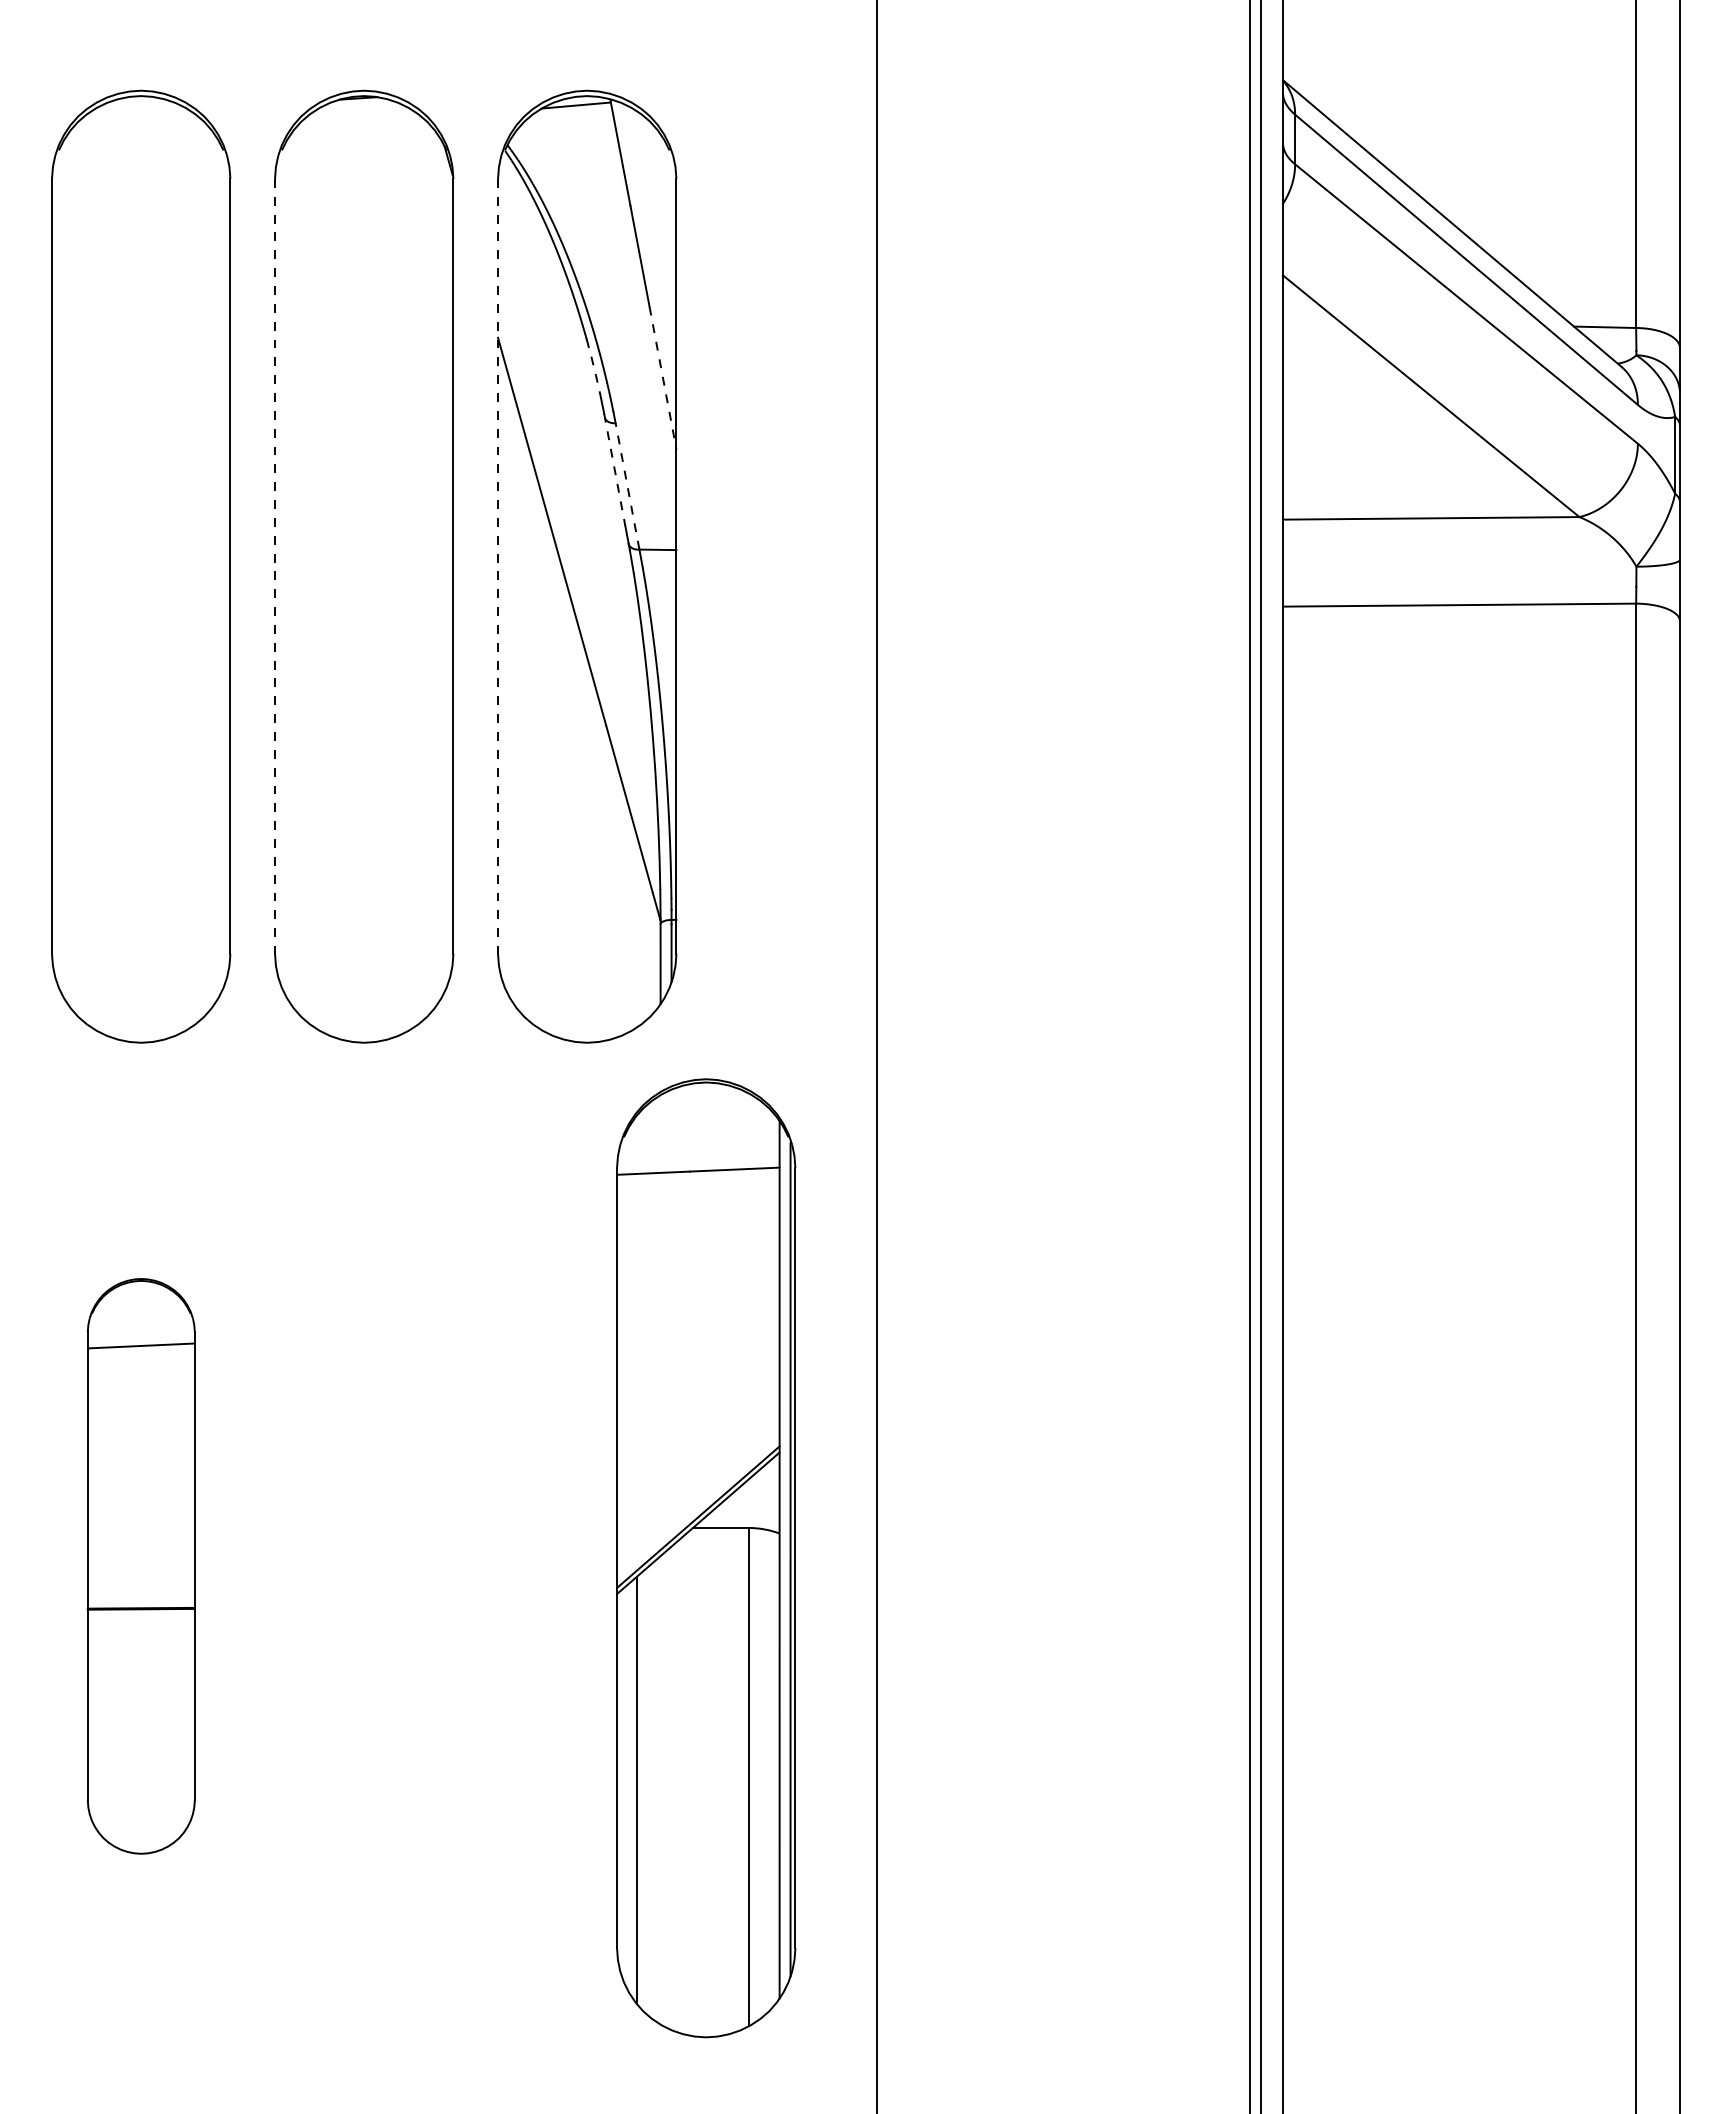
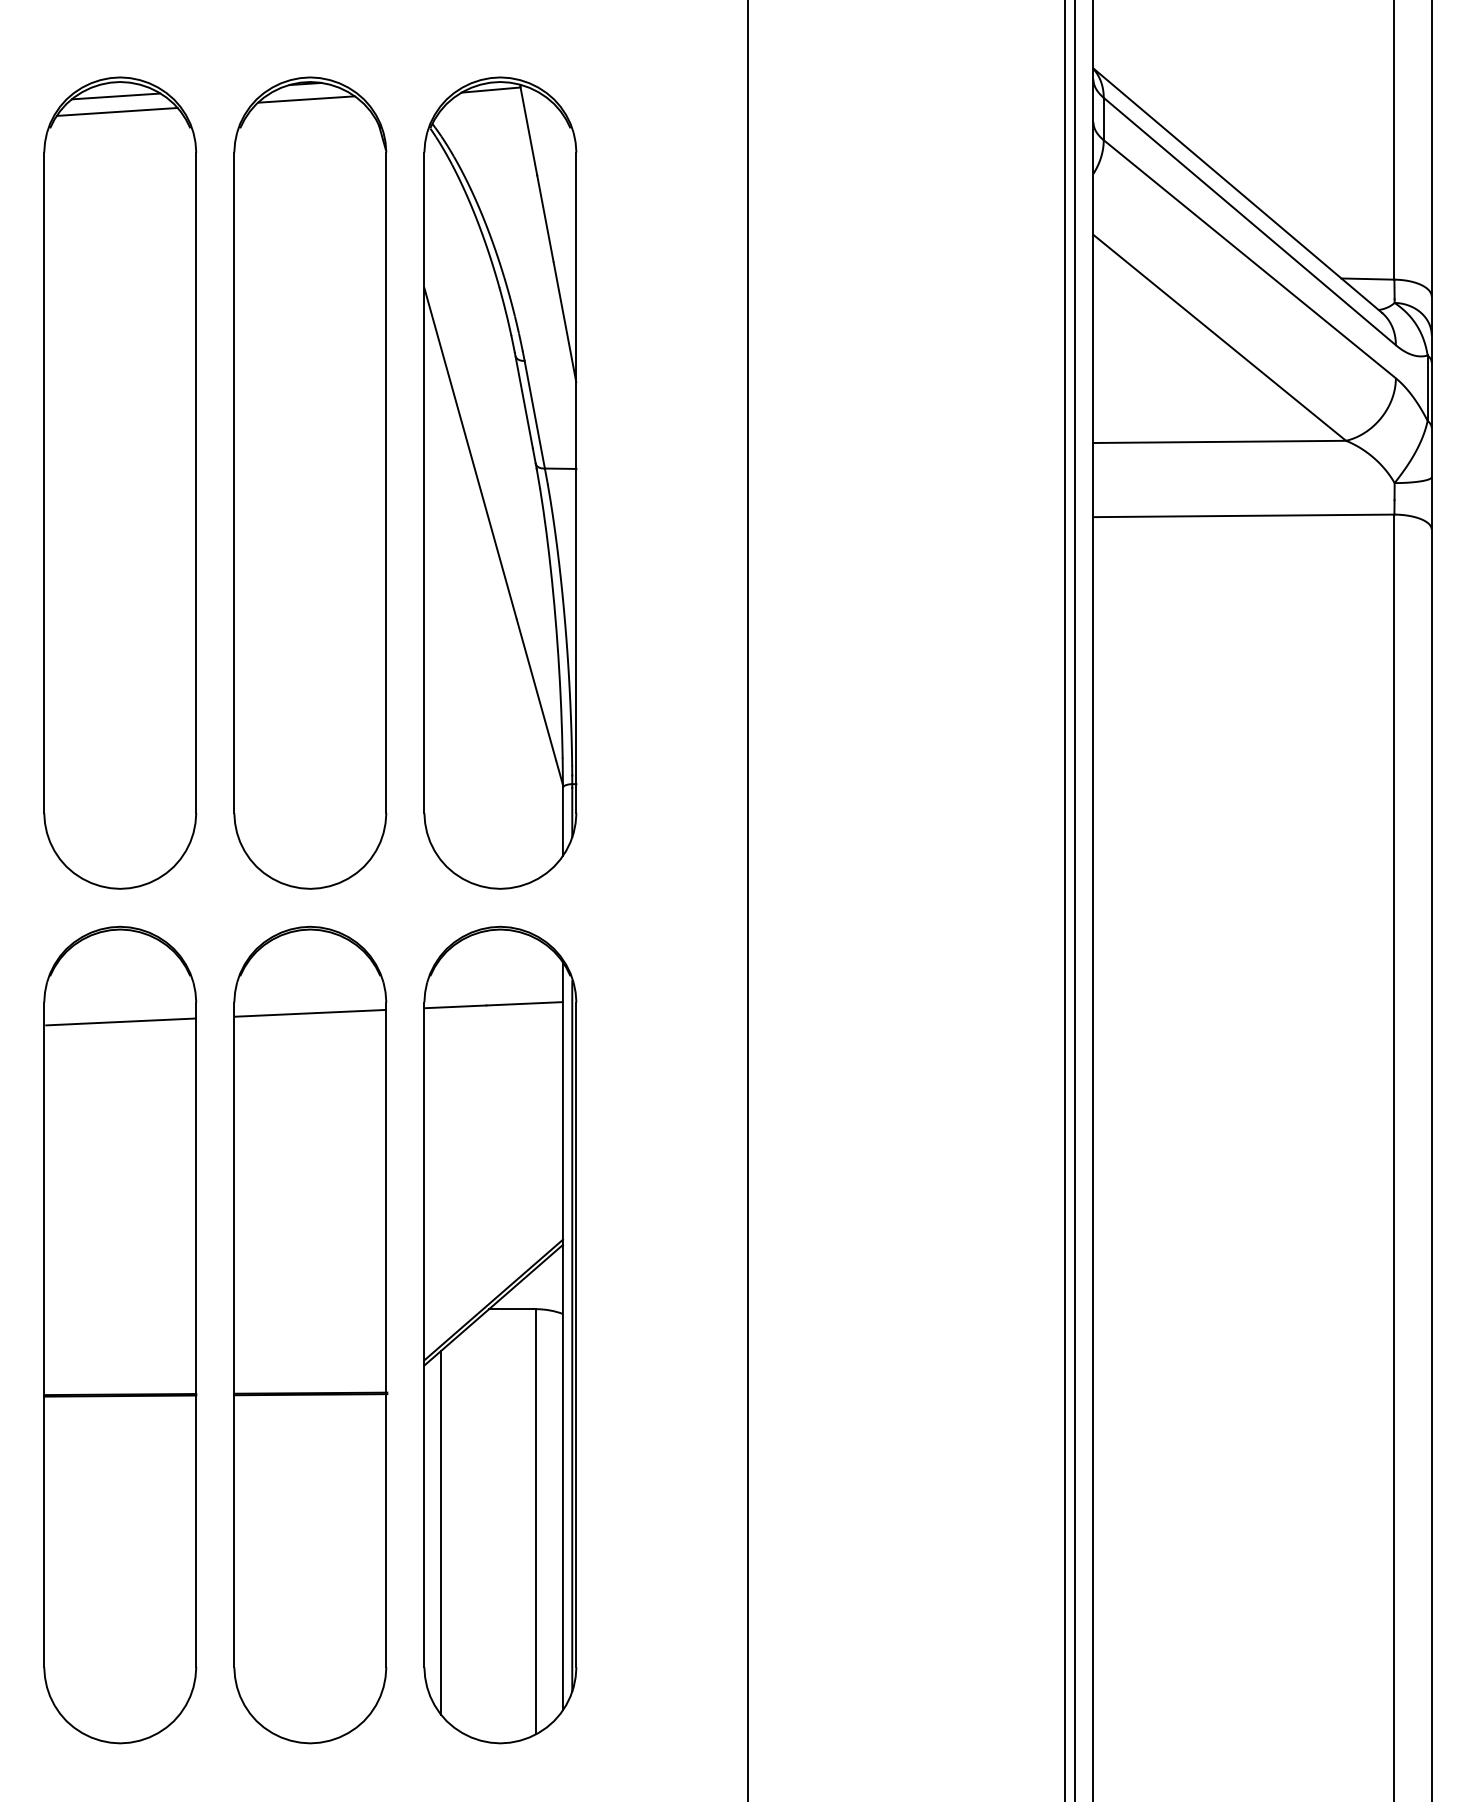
line: (136, 112) -> (116, 96), added
line: (359, 116) -> (306, 99), added
line: (137, 130) -> (117, 111), added
line: (593, 366) -> (505, 312), dashed -> solid
line: (663, 379) -> (565, 323), dashed -> solid
line: (614, 470) -> (523, 401), dashed -> solid
line: (627, 485) -> (534, 413), dashed -> solid
line: (275, 566) -> (234, 482), dashed -> solid
line: (498, 566) -> (424, 482), dashed -> solid
part: (706, 1558) -> (500, 1335), moved
part: (141, 1566) -> (120, 1335), size x1.67
part: (364, 1566) -> (310, 1335), added

